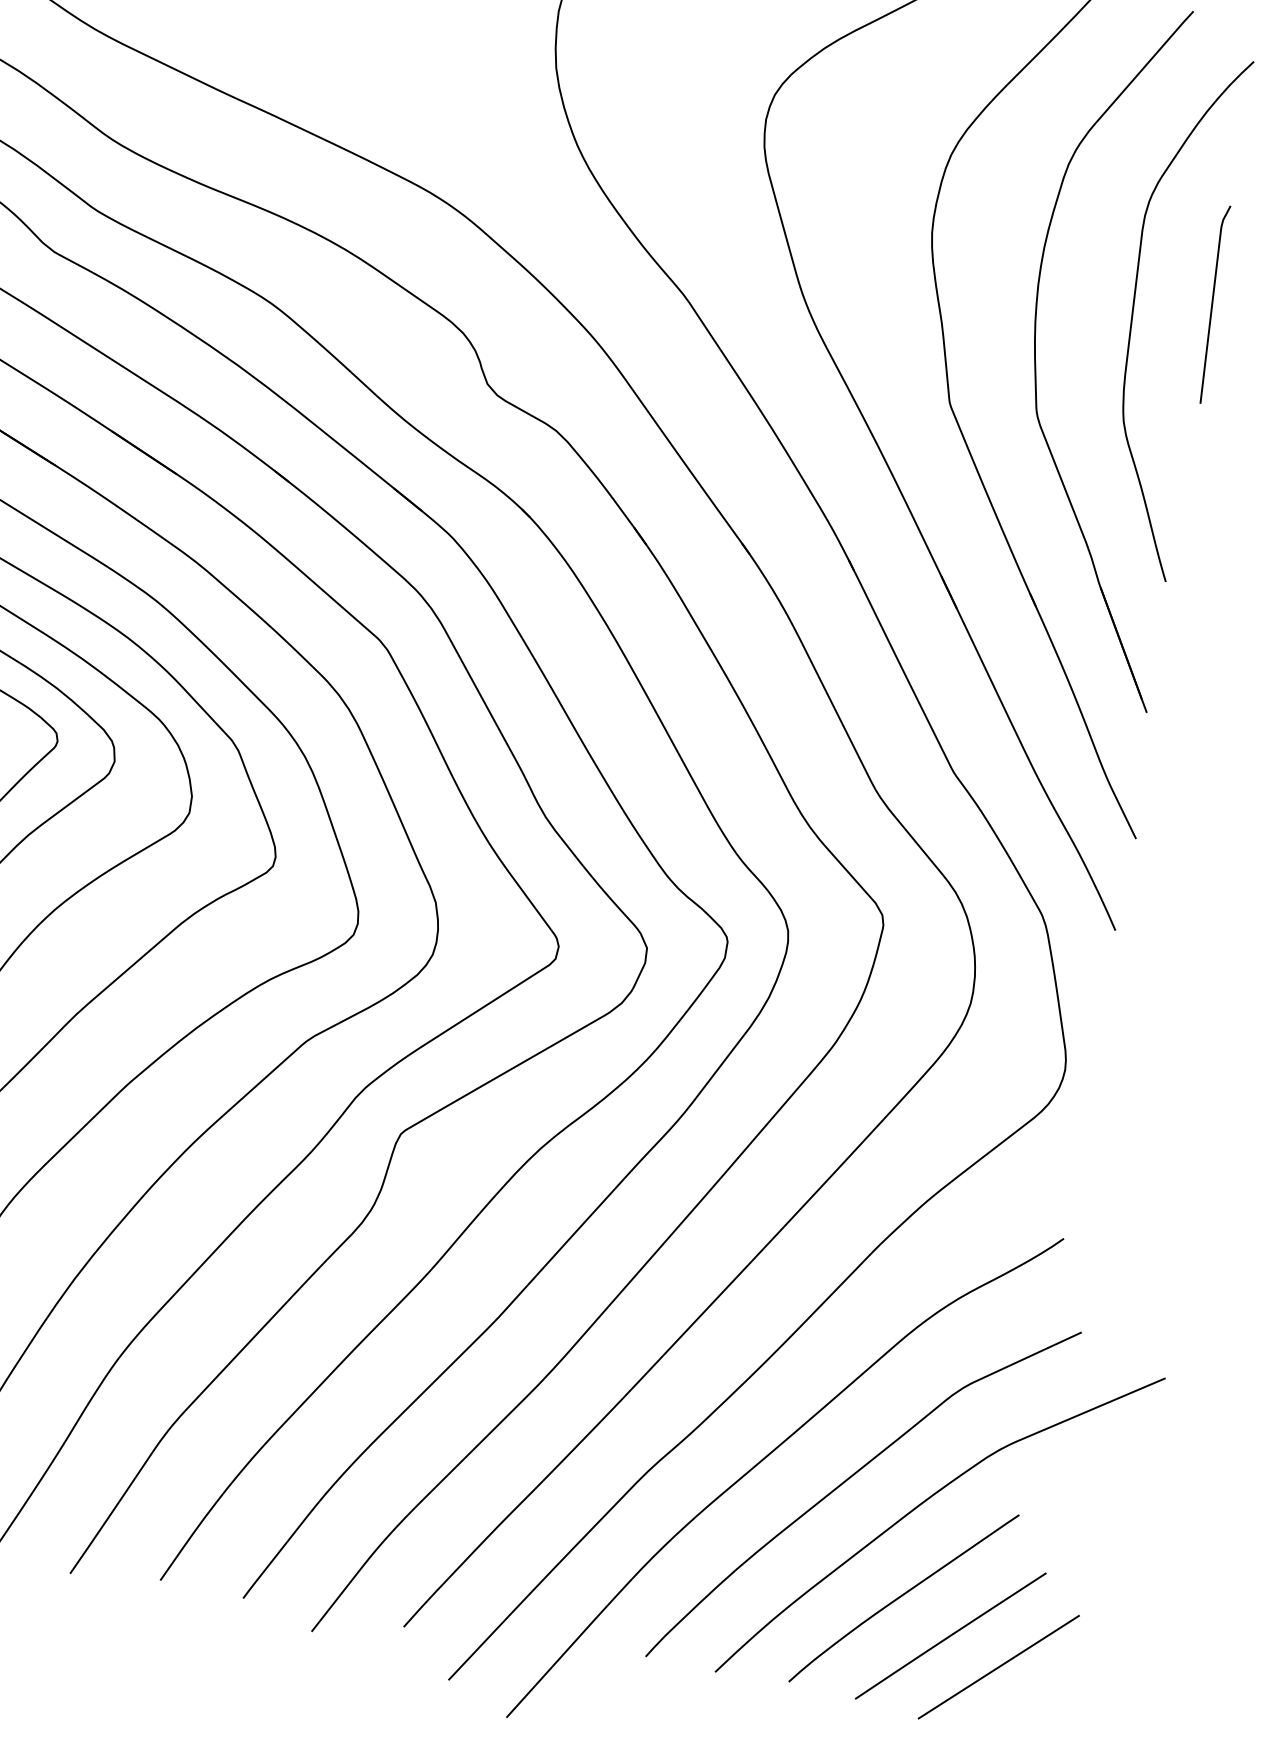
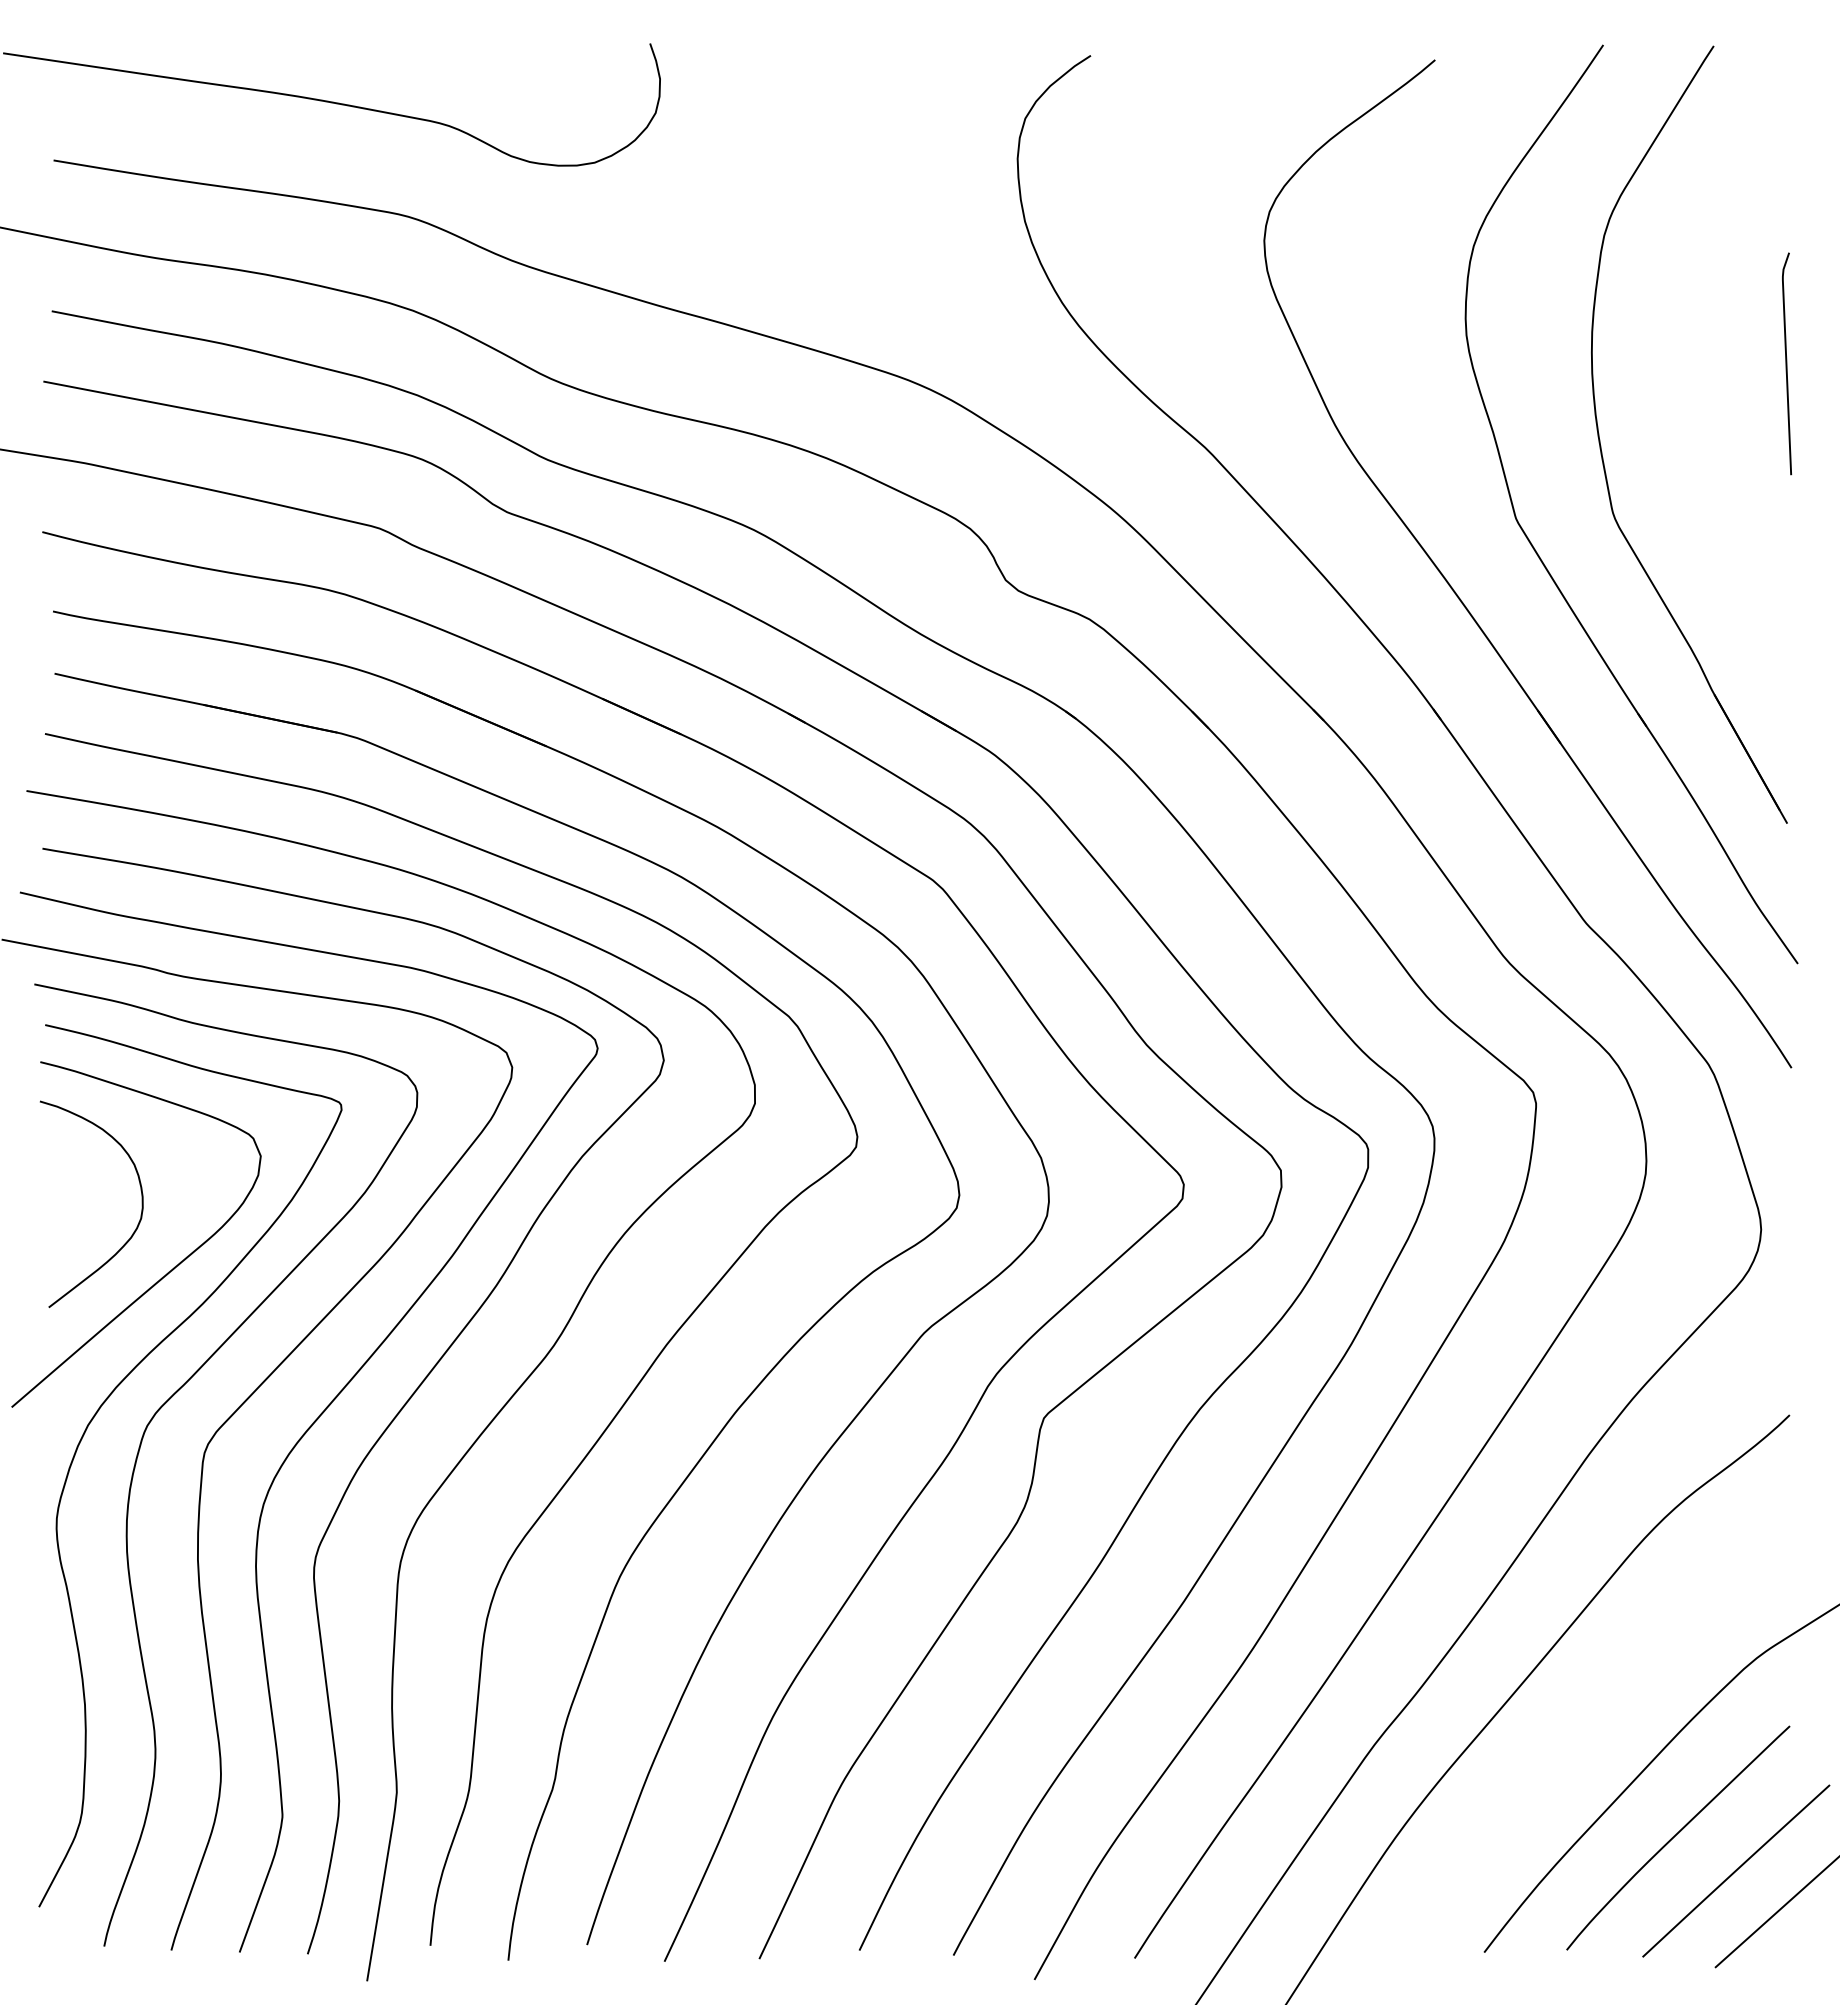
curve: (1133, 309) -> (1701, 383), removed
curve: (851, 1477) -> (1599, 1714), removed

